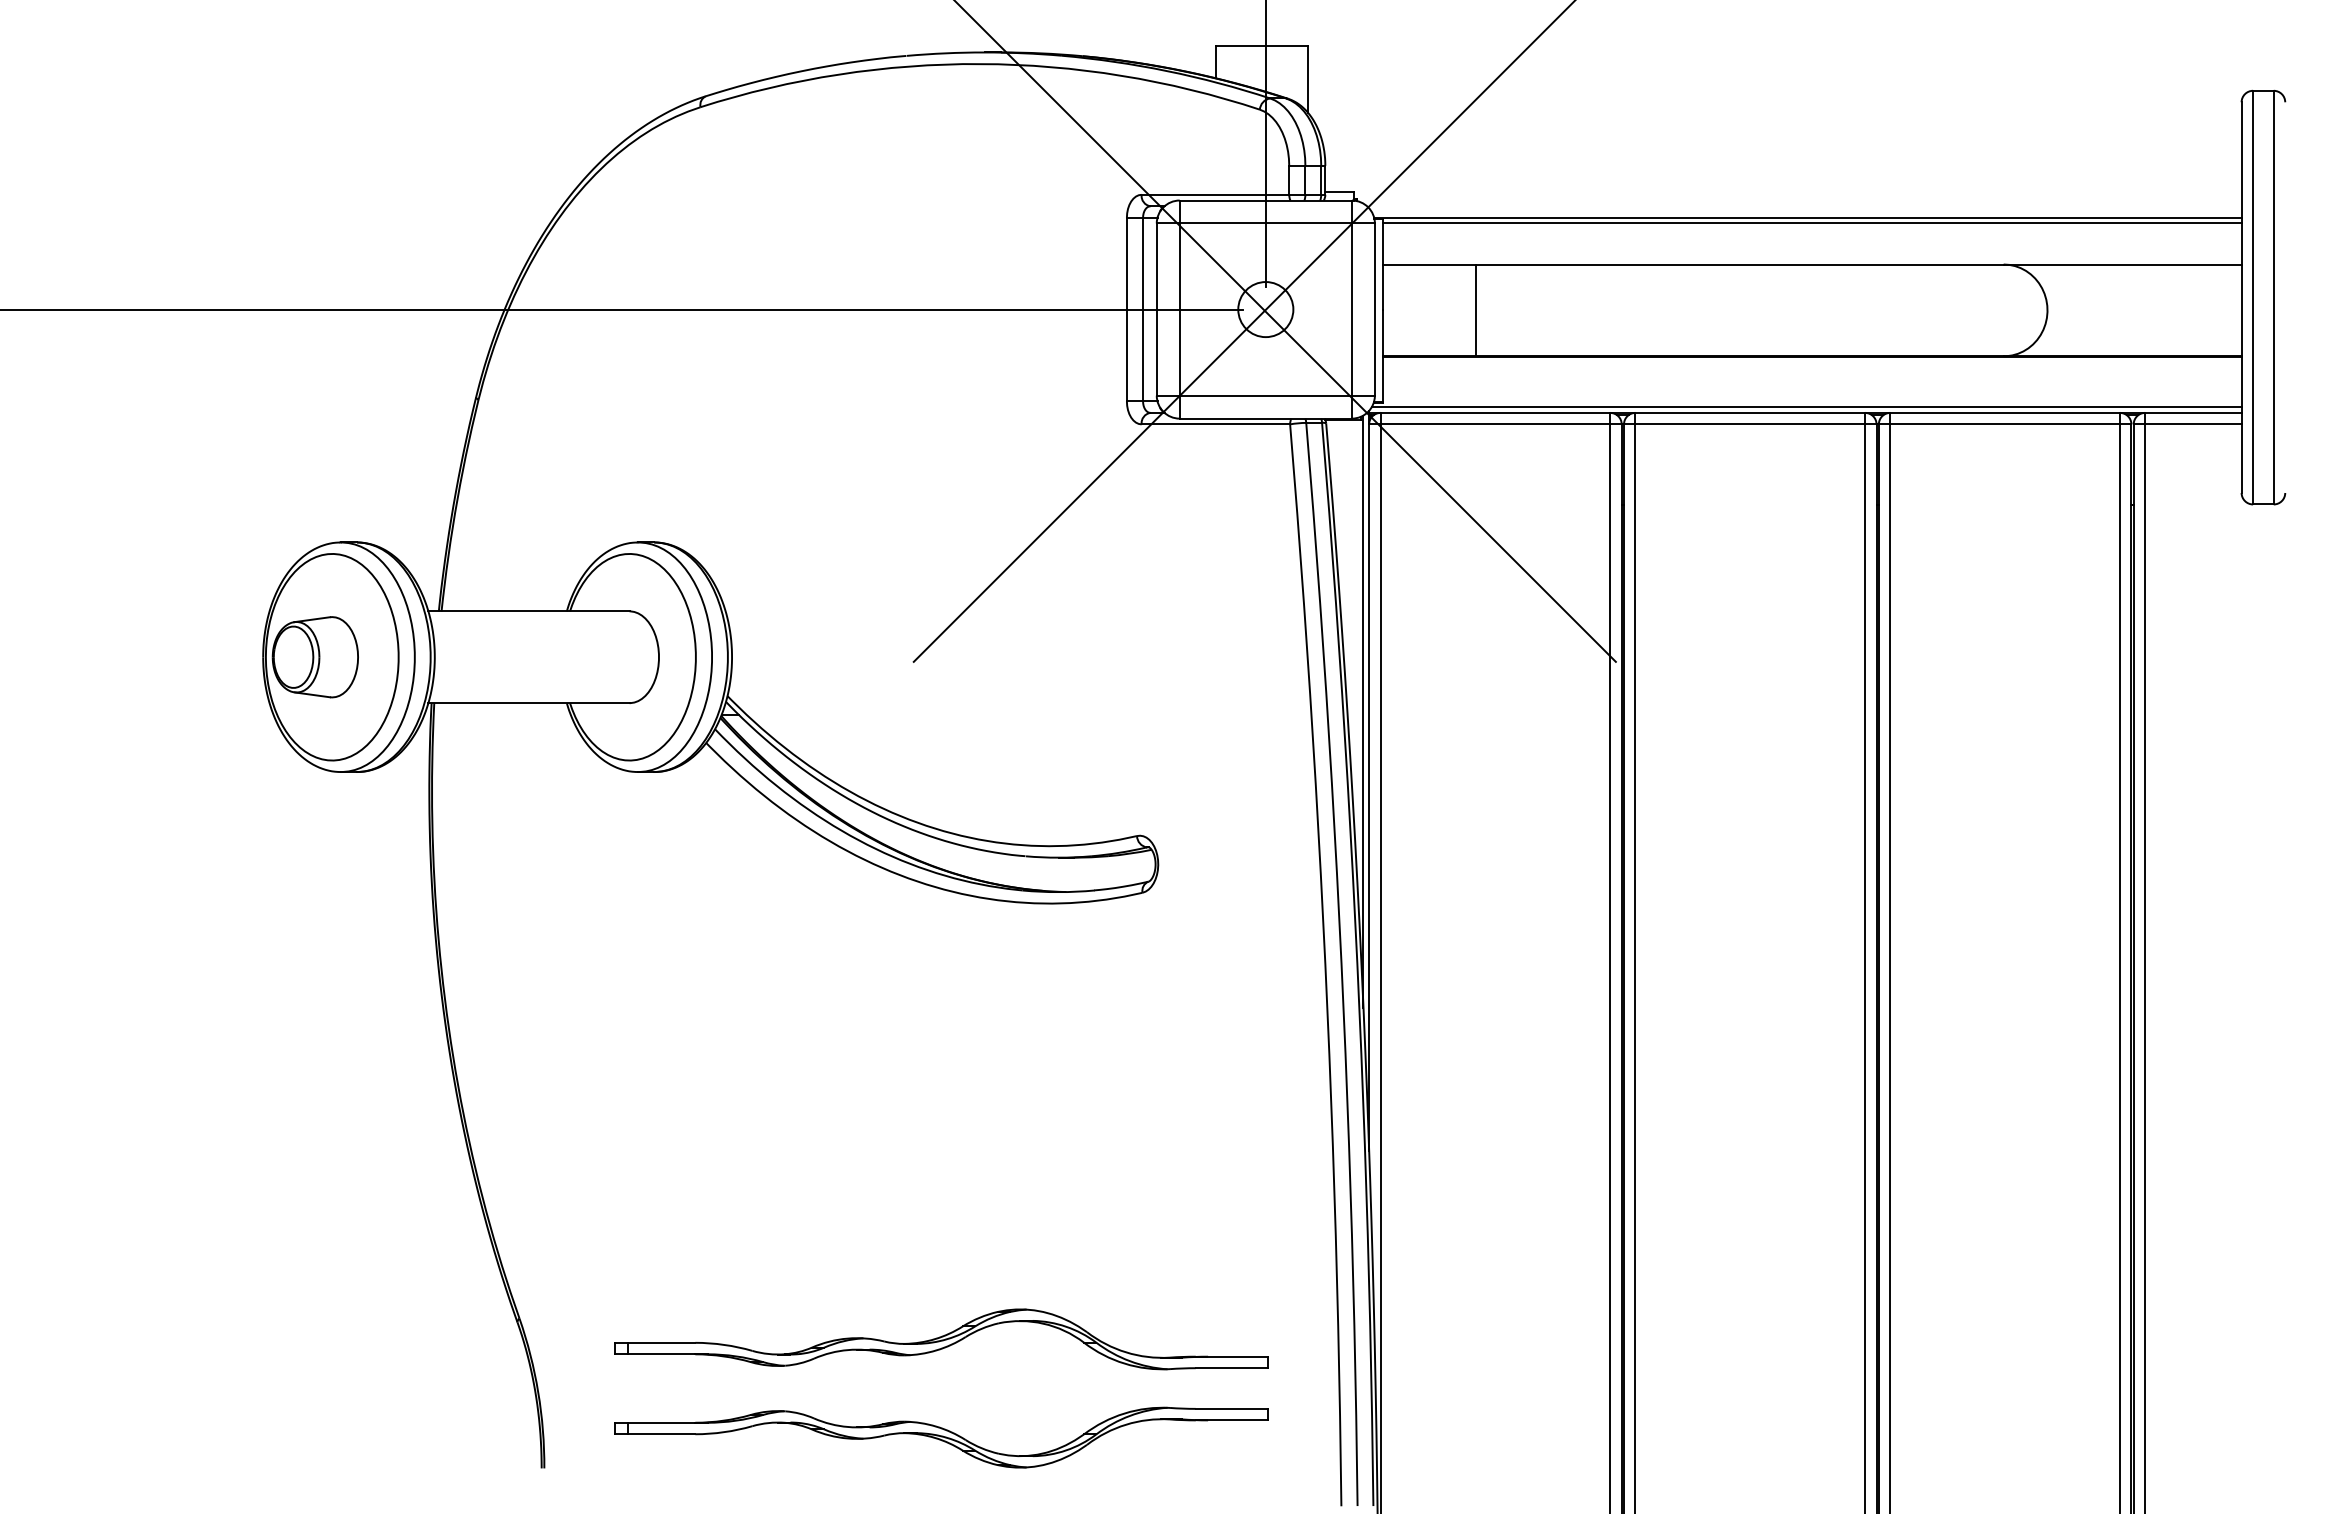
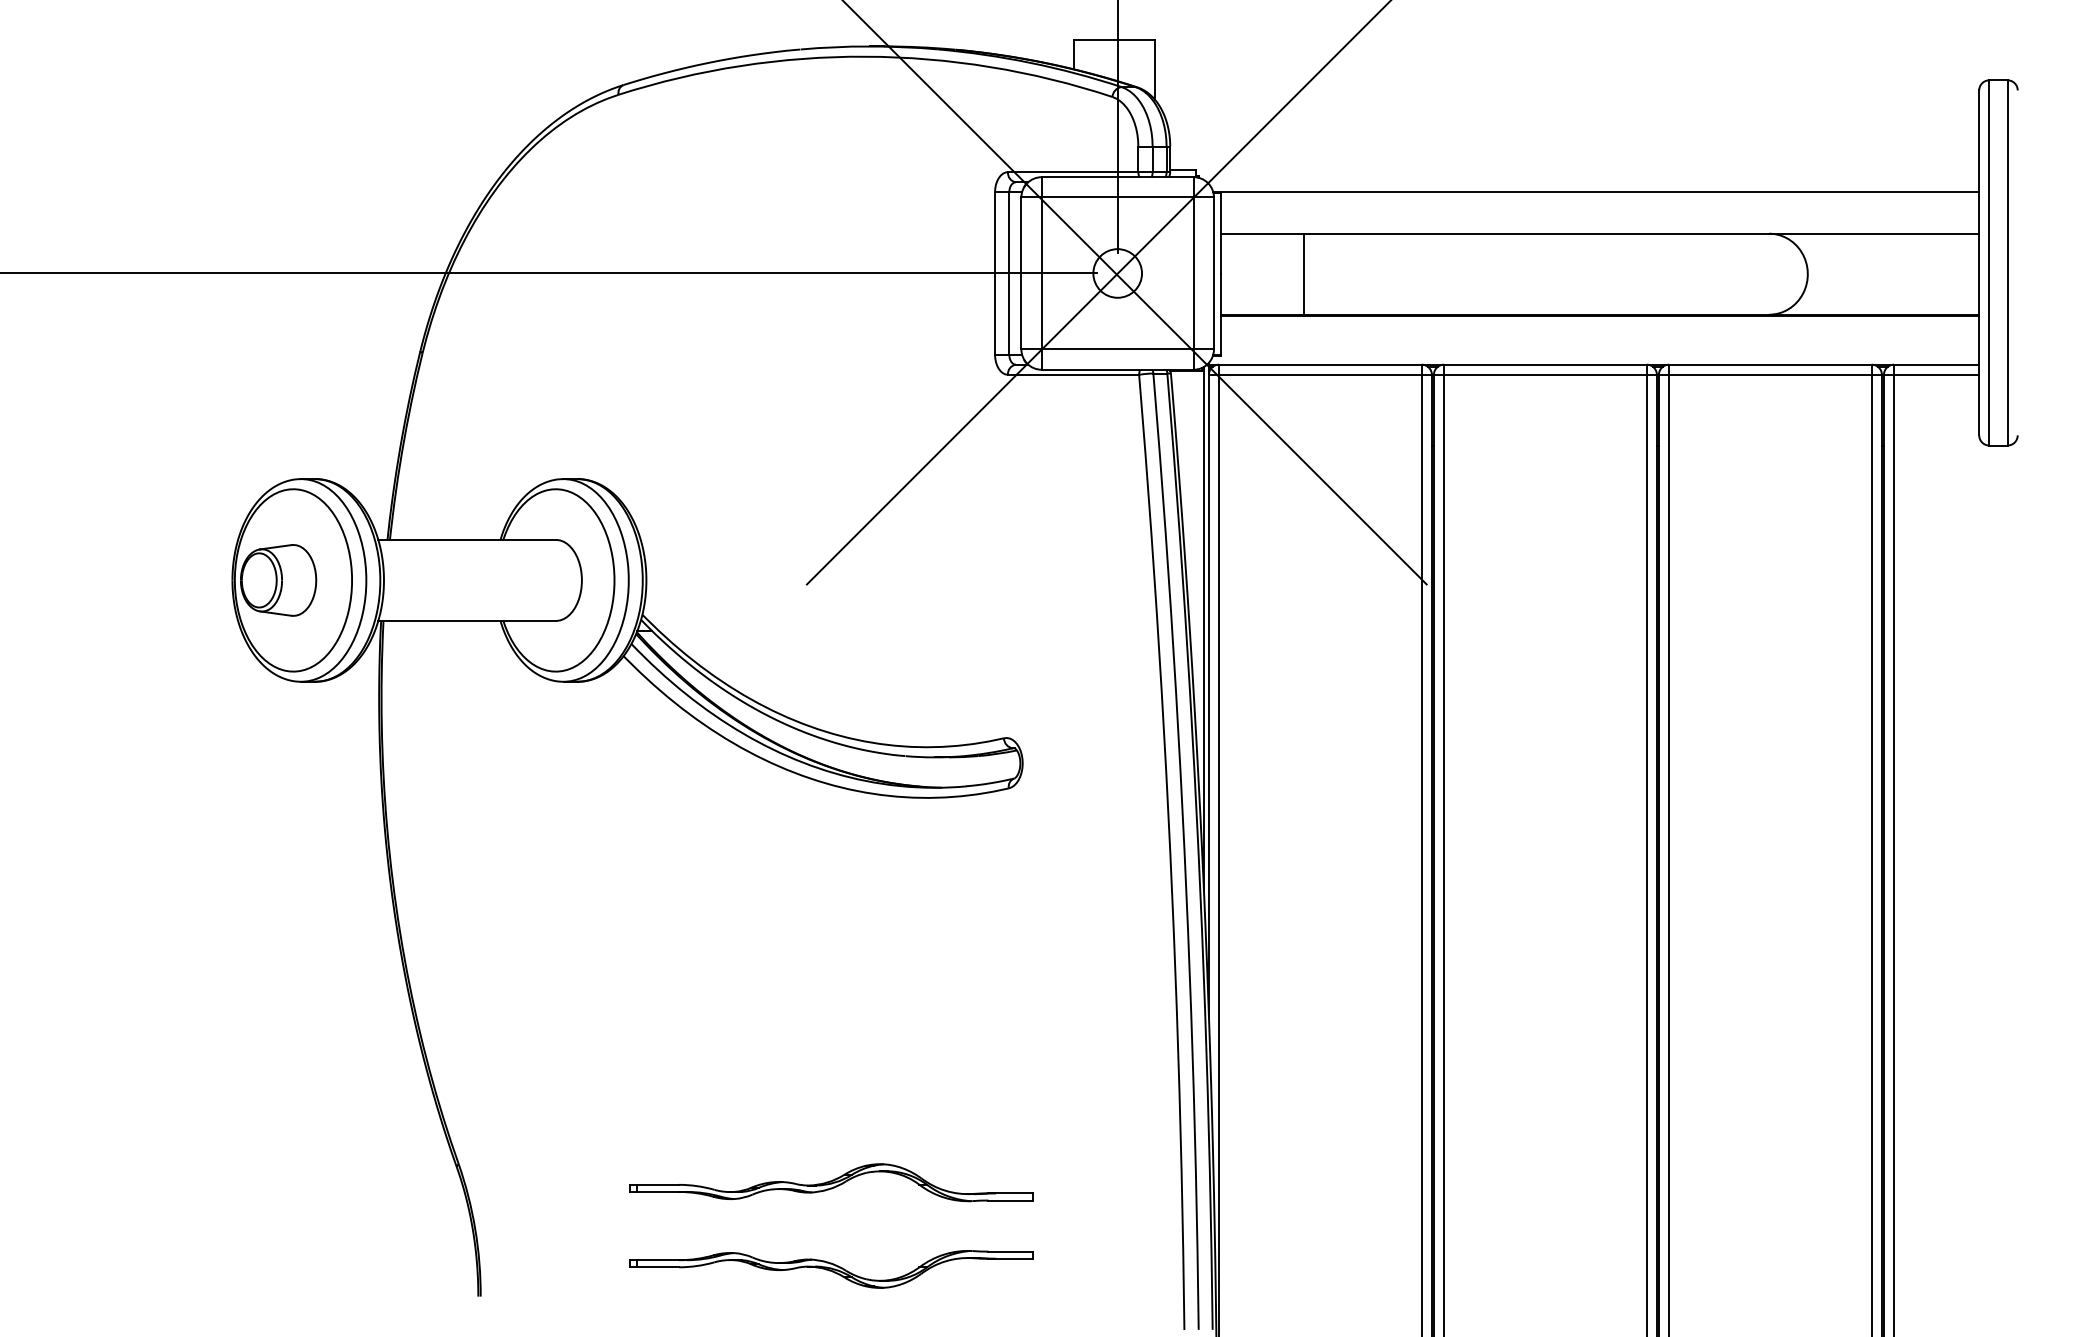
line: (1811, 223) -> (1599, 197), removed
line: (1806, 407) -> (1595, 359), removed
part: (941, 1339) -> (831, 1182), size x0.7
part: (941, 1437) -> (831, 1269), size x0.7

